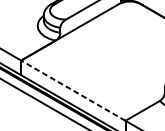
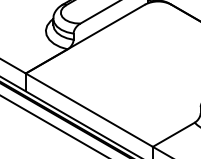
line: (72, 90) -> (88, 109), dashed -> solid

